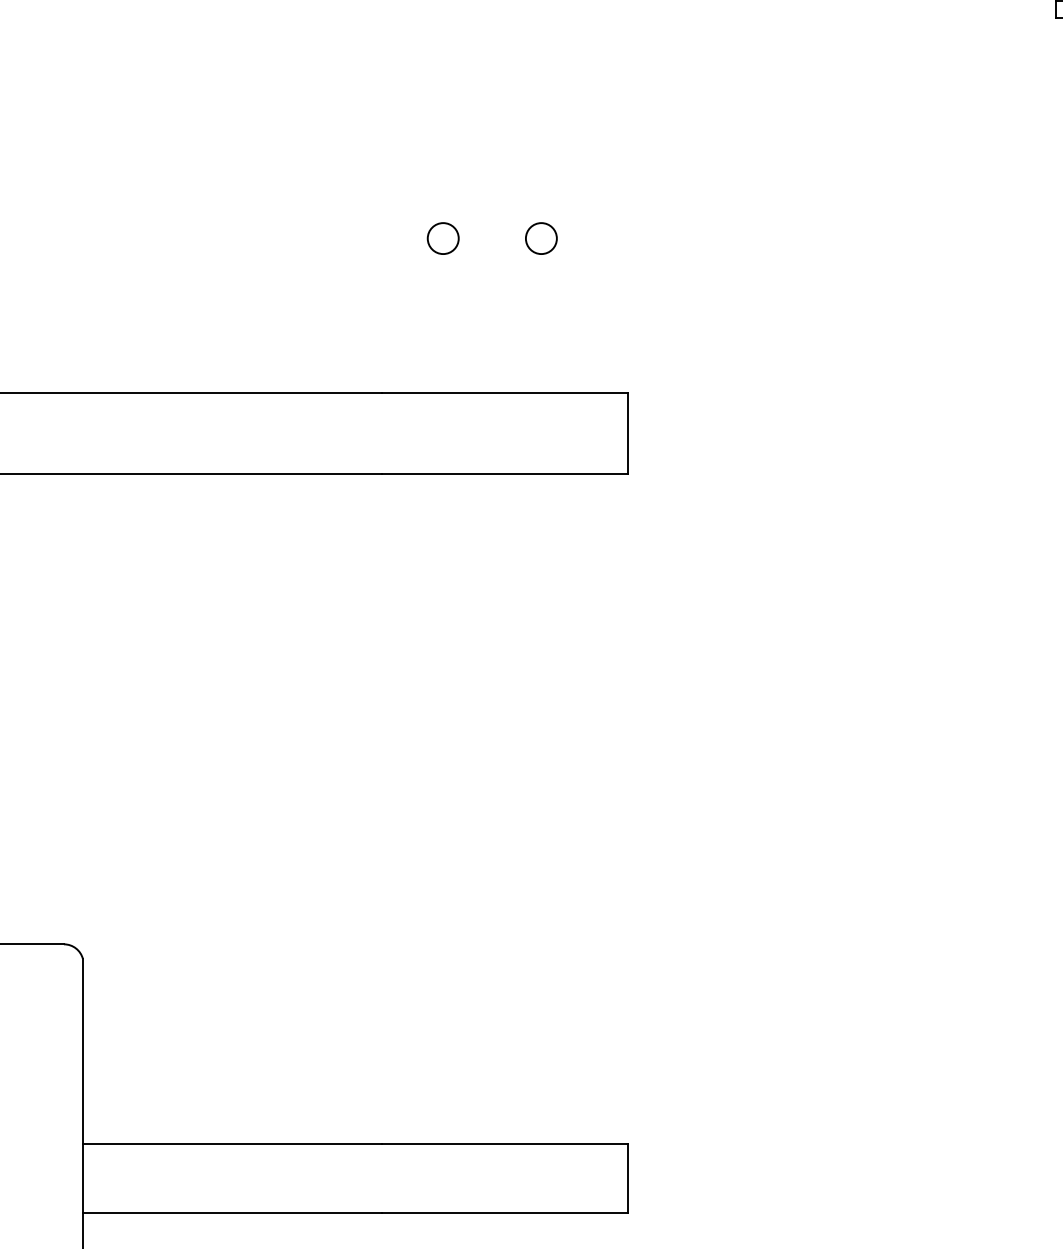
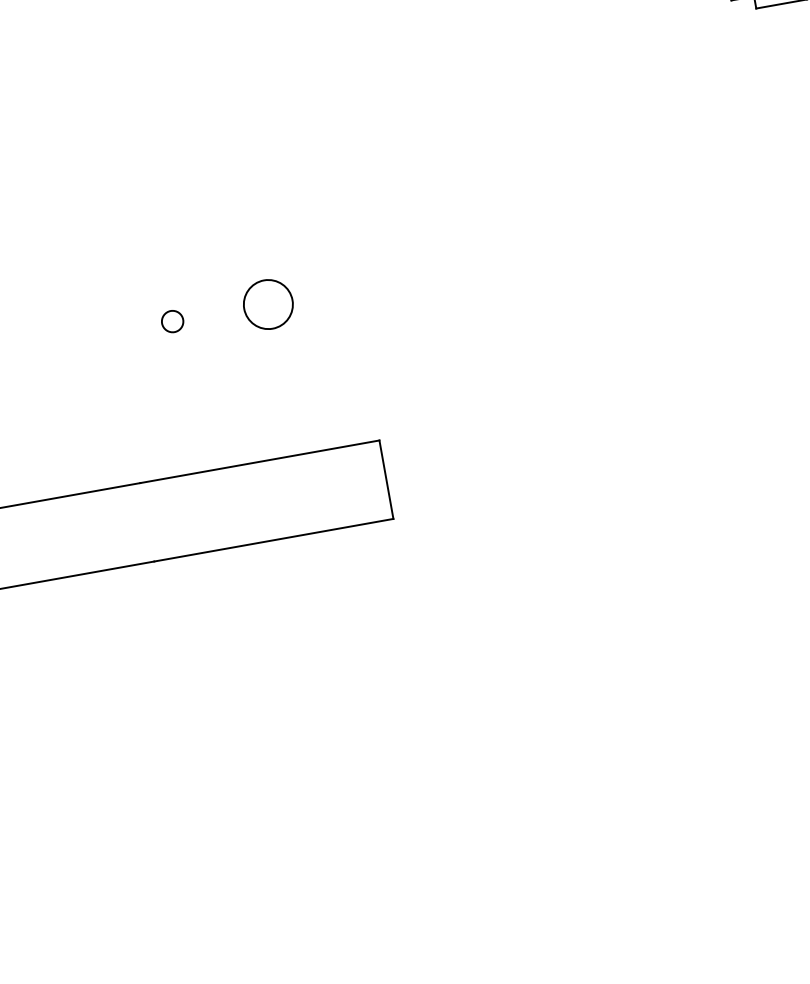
circle: (442, 238) -> (171, 321), size x0.7
circle: (540, 238) -> (267, 304), size x1.6

